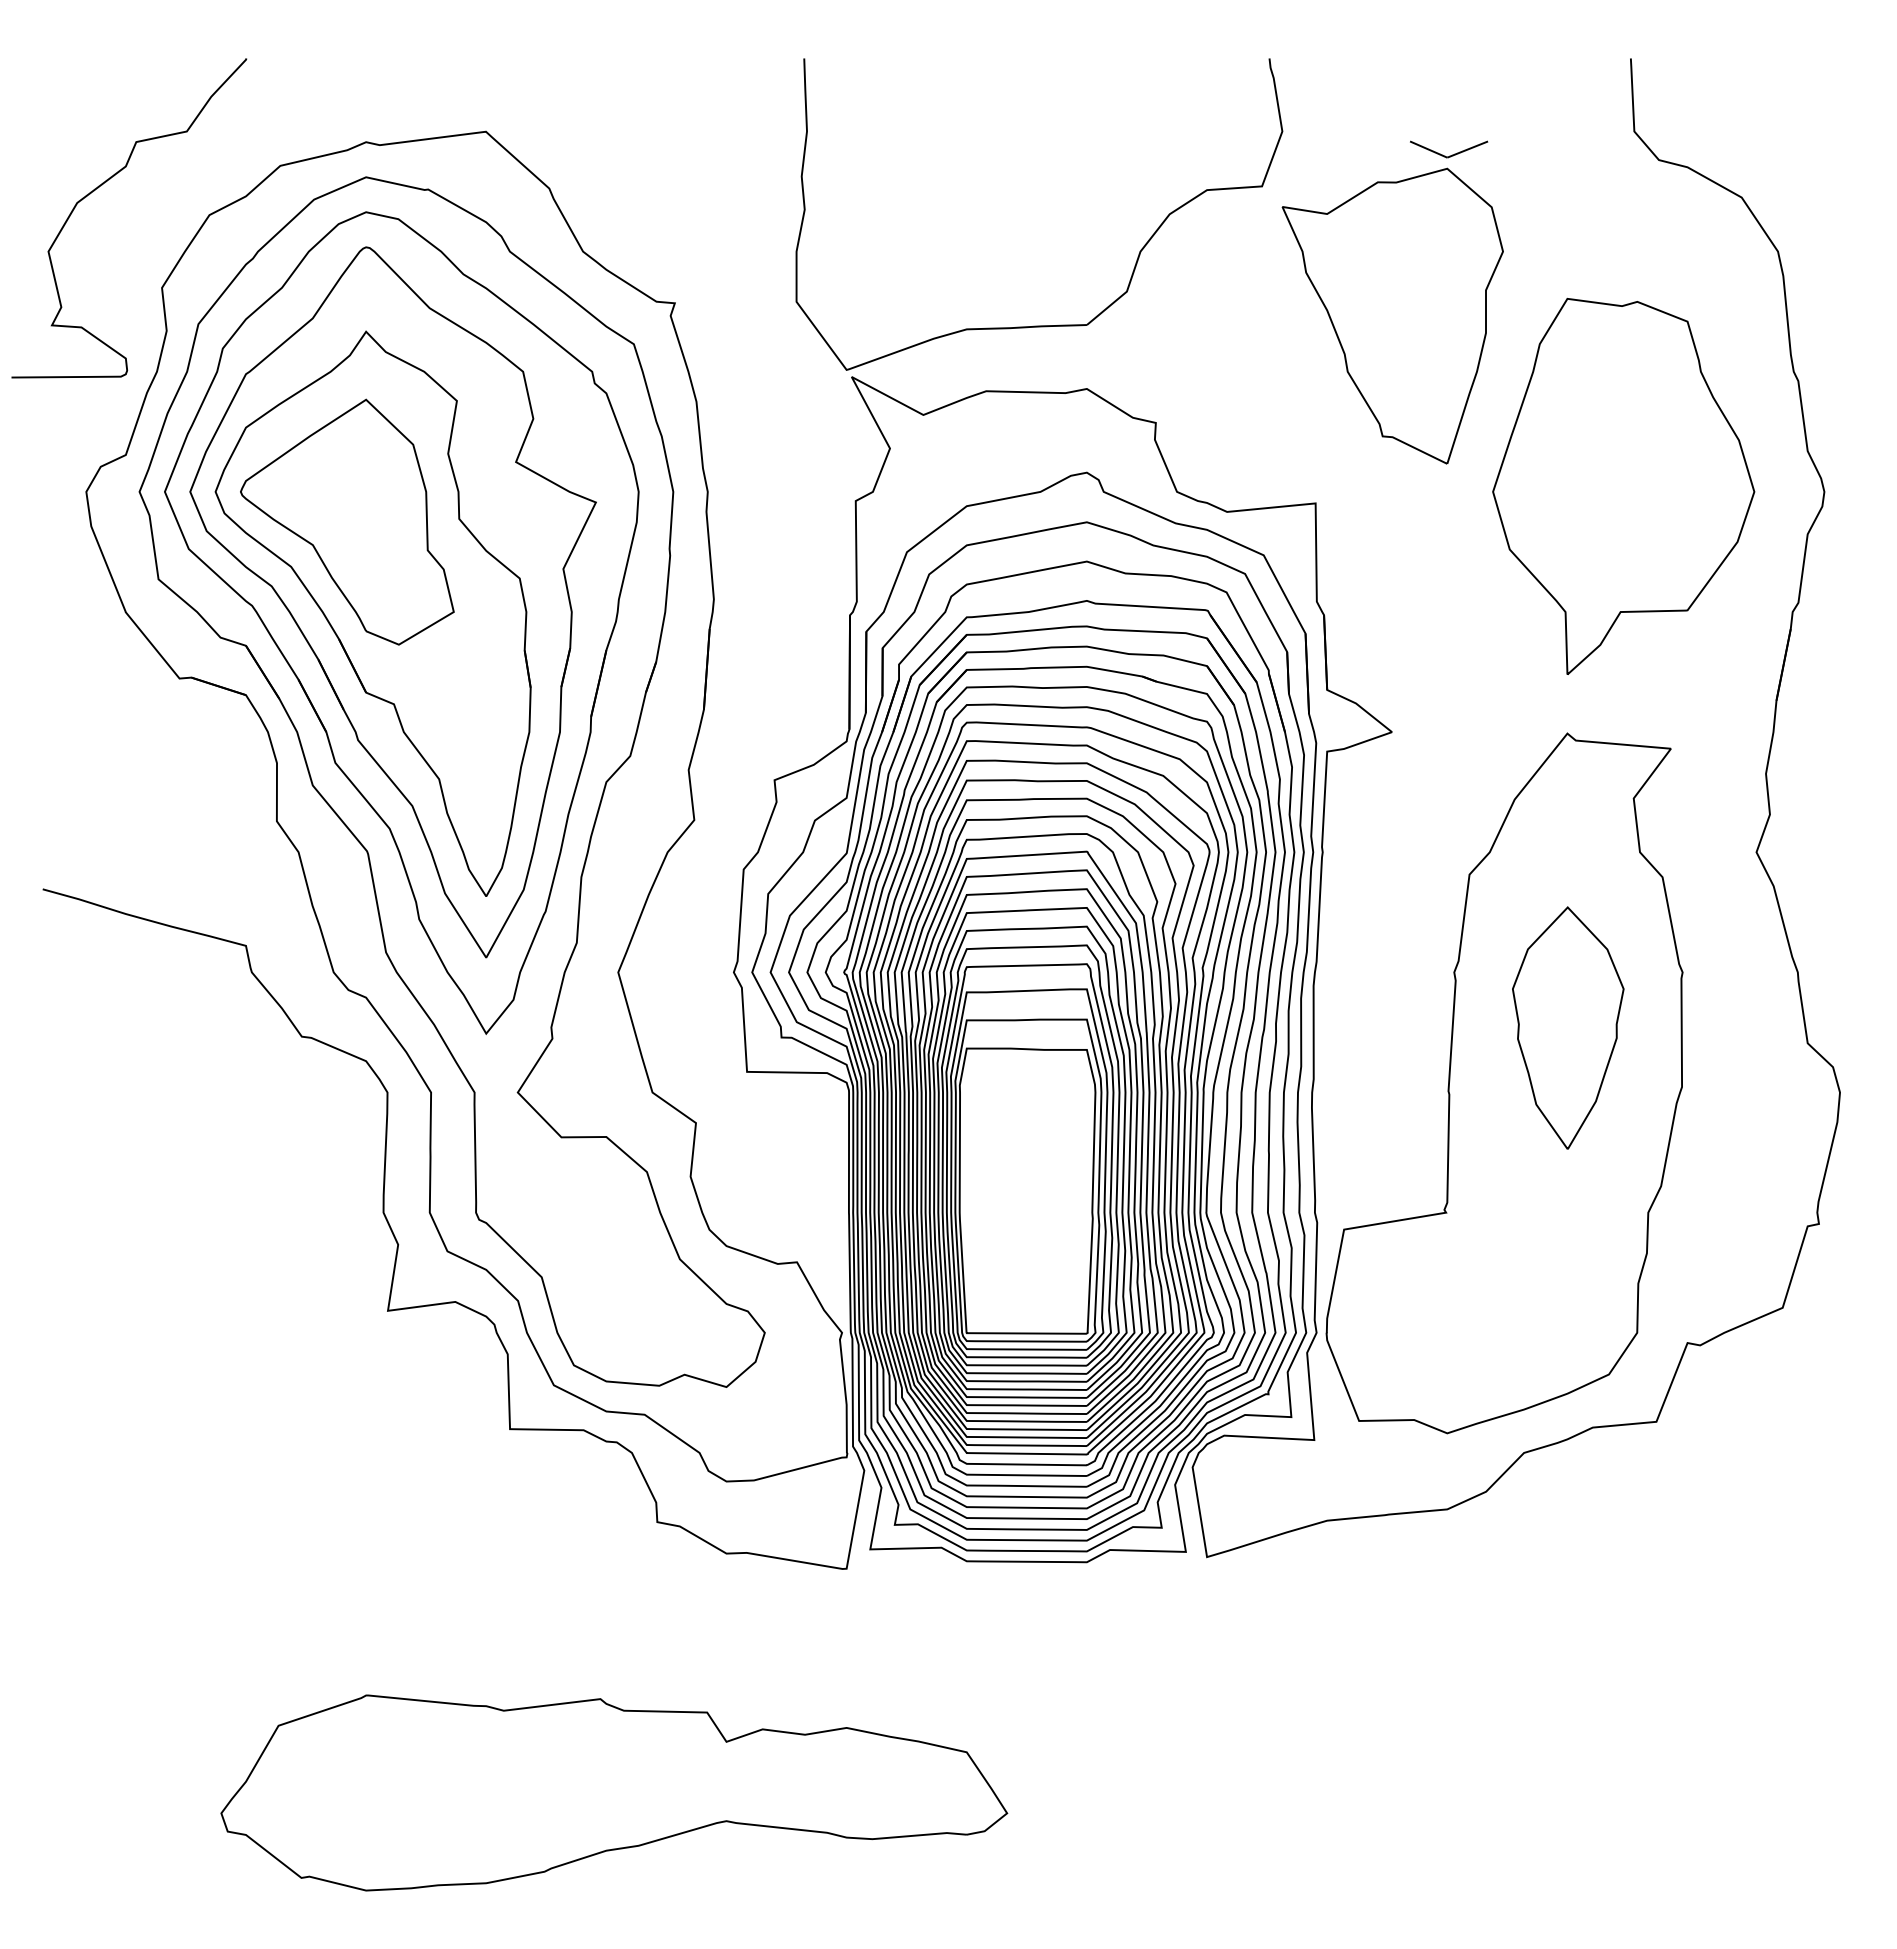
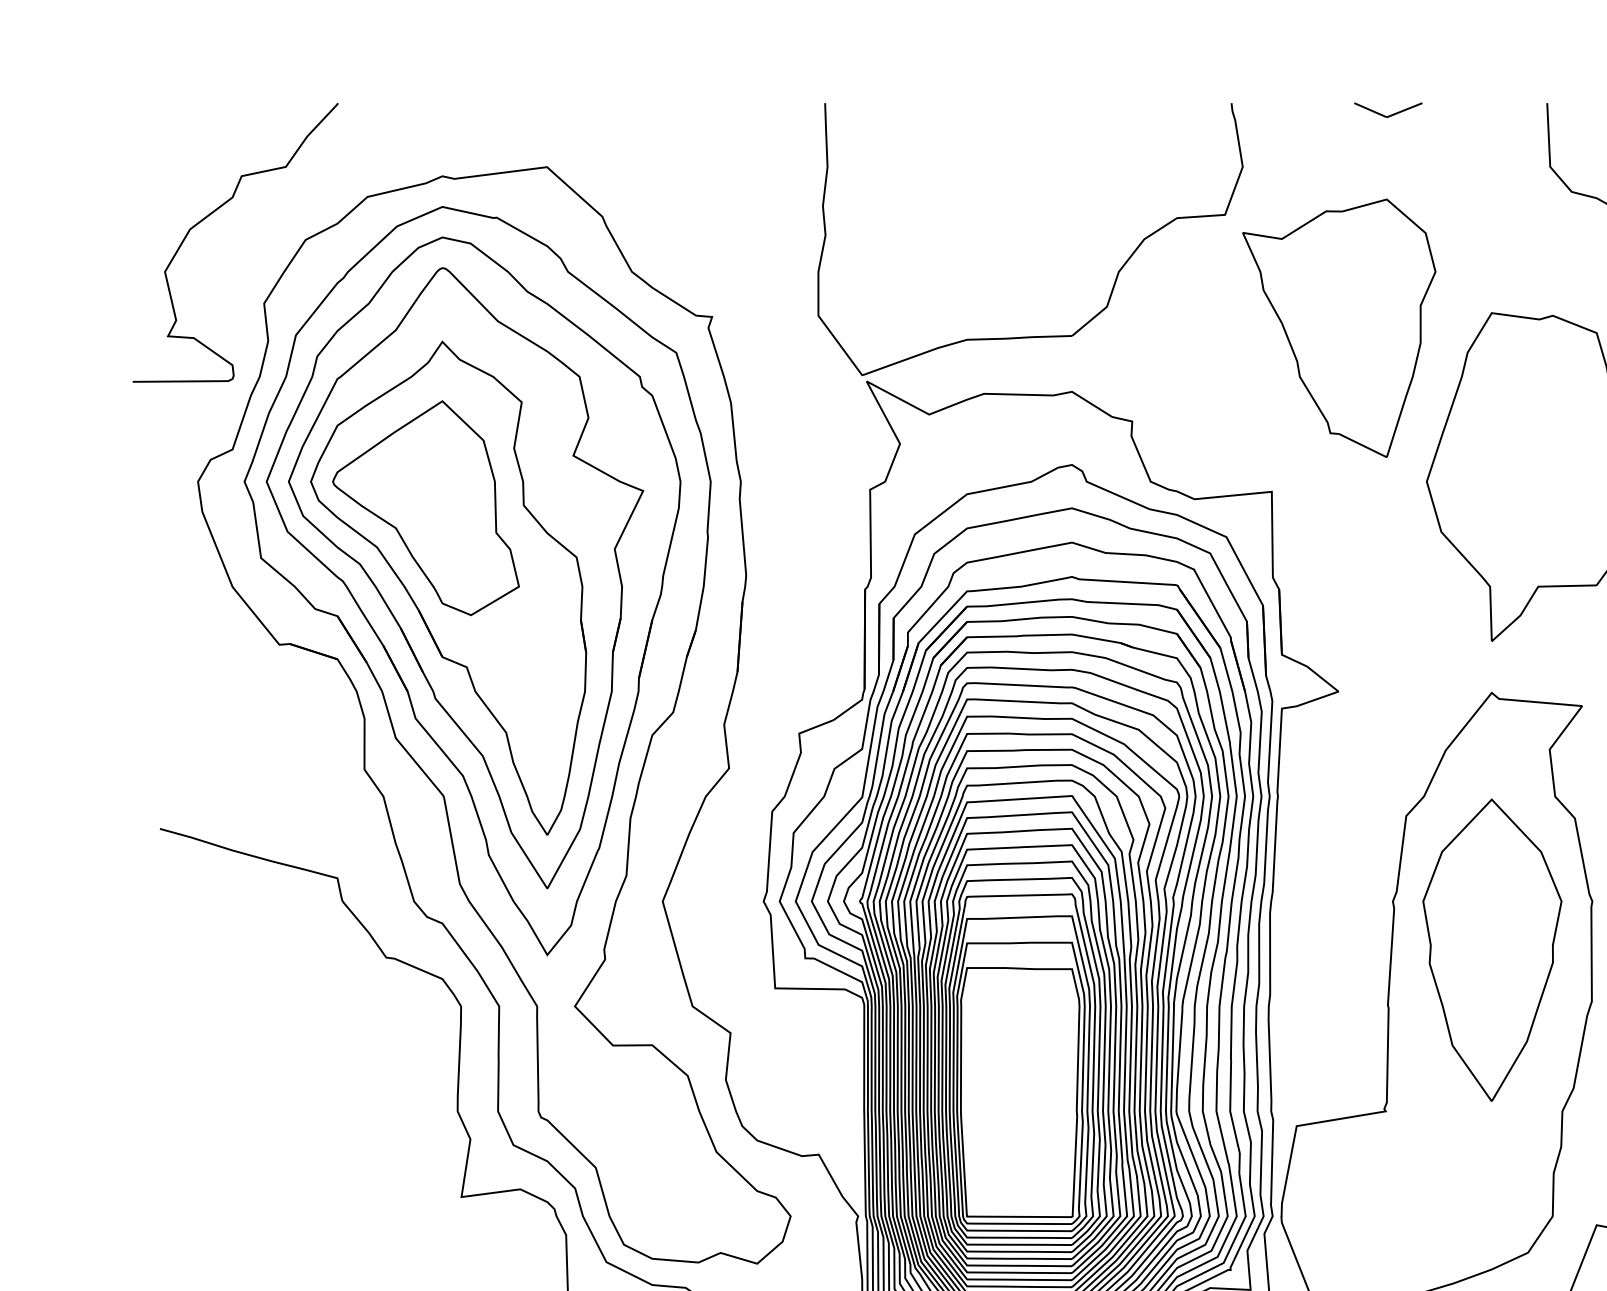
part: (1449, 149) -> (1388, 110), moved
part: (1568, 1027) -> (1492, 949), size x1.43

